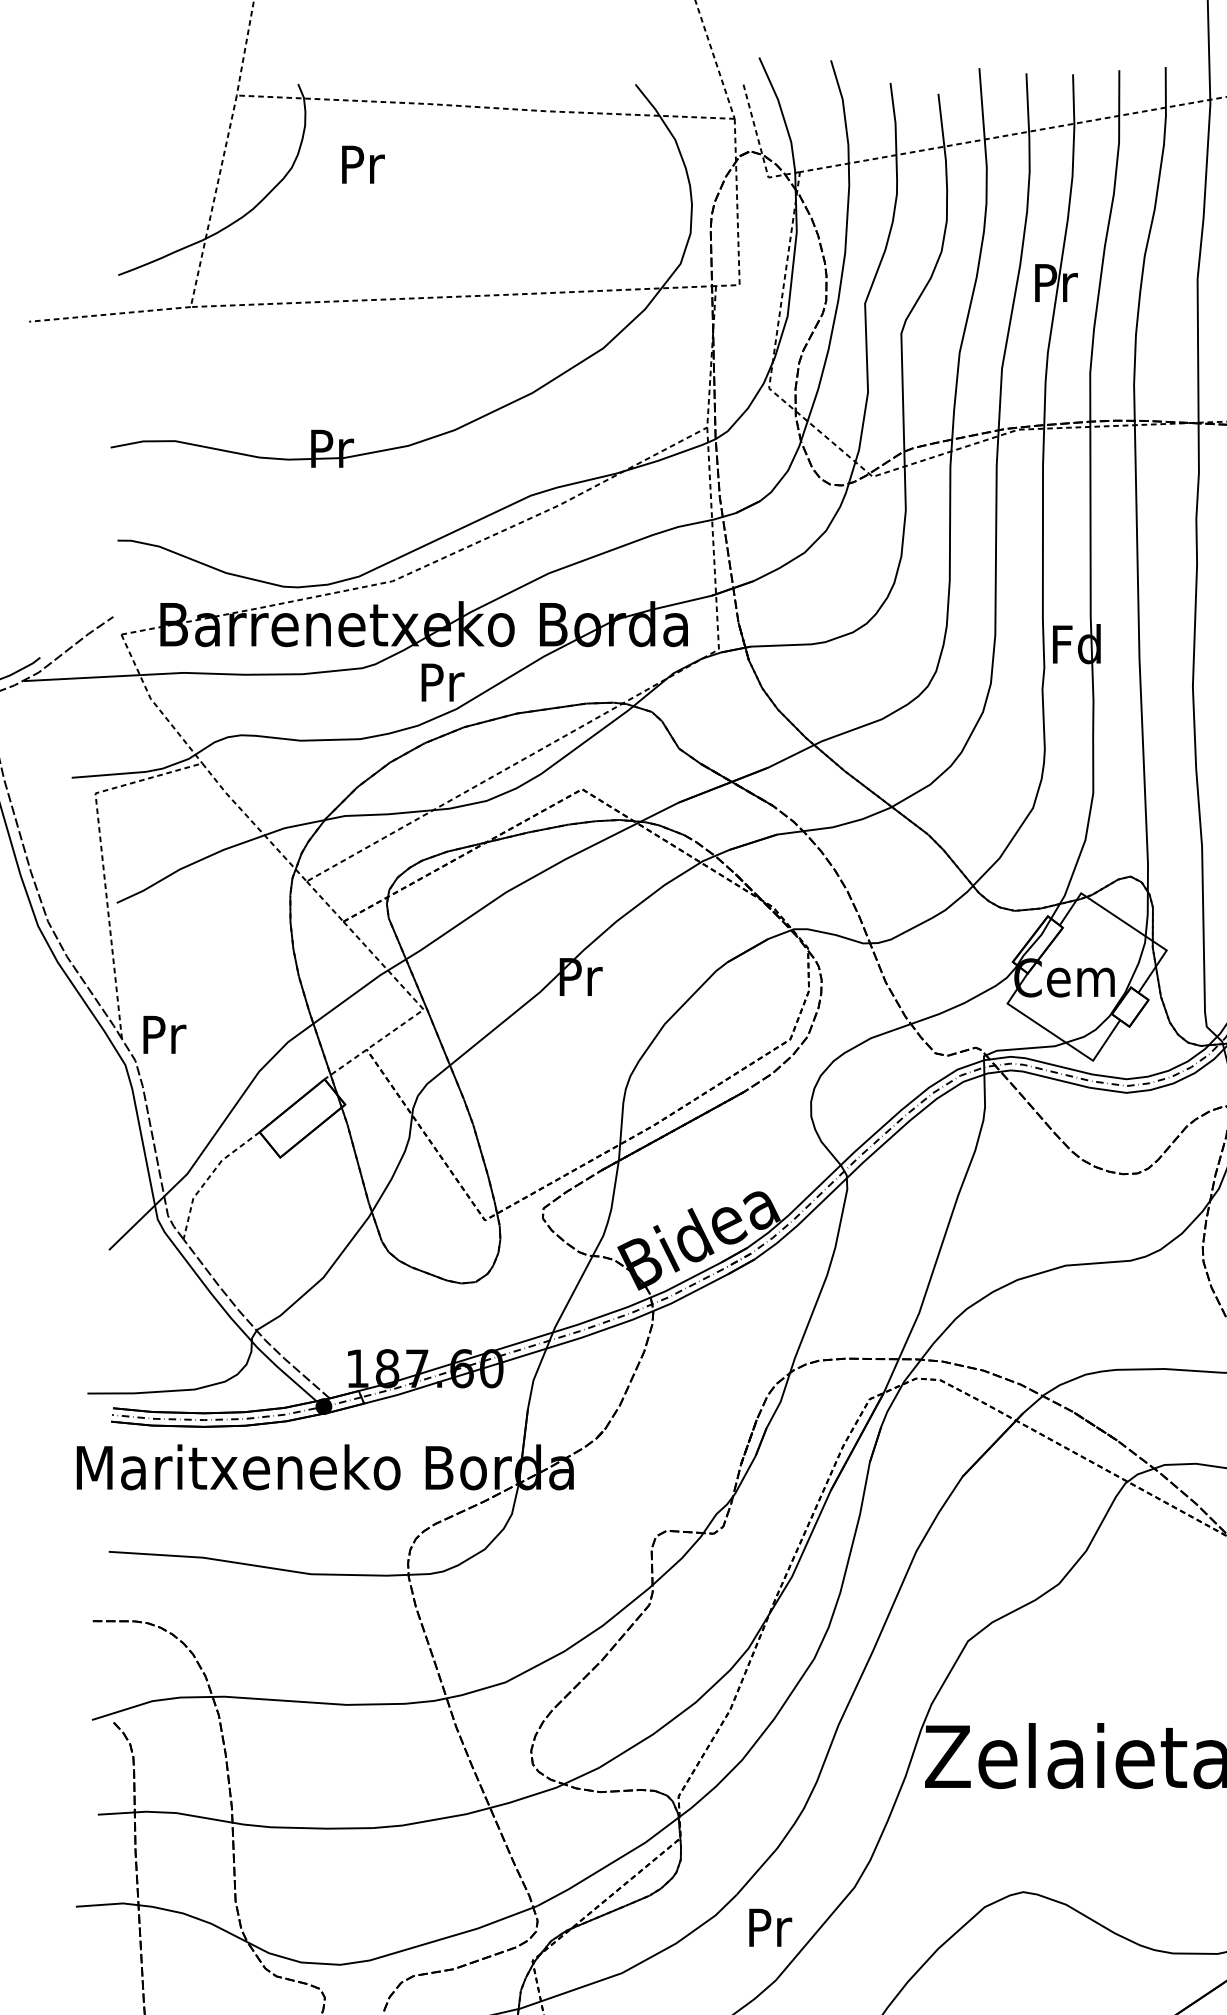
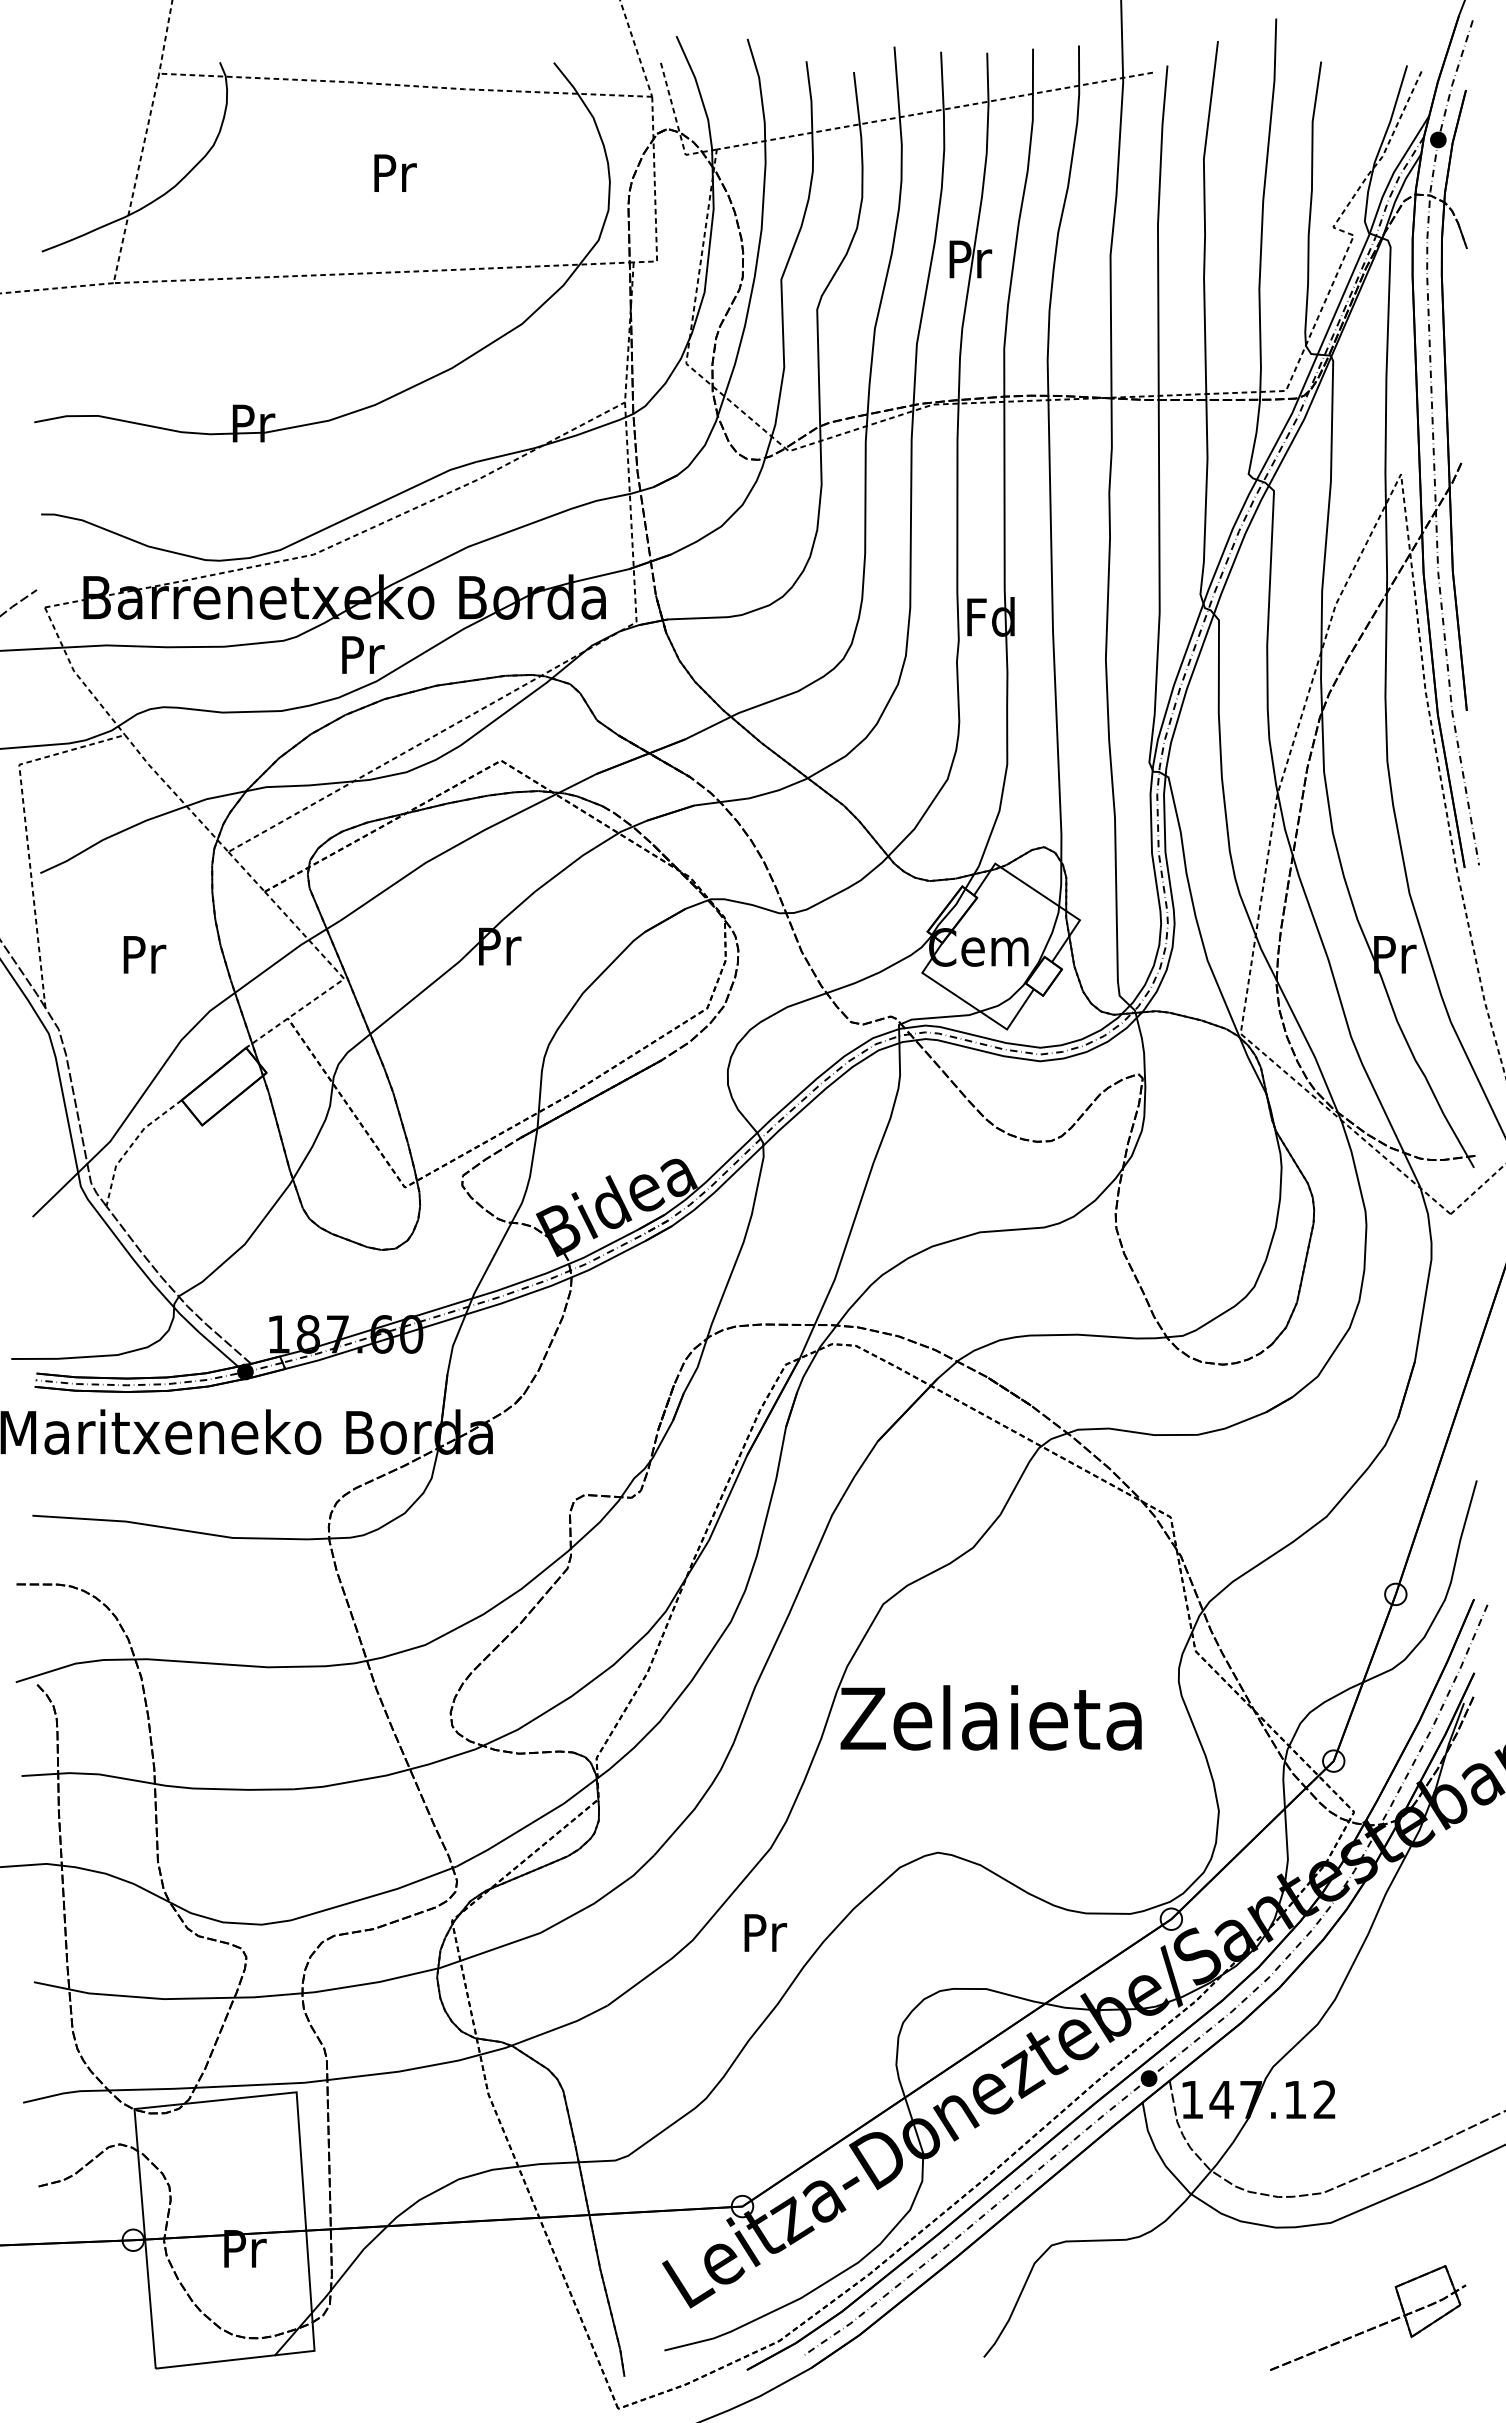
text: (363, 163) -> (395, 172), moved
text: (164, 1034) -> (144, 954), moved
text: (770, 1927) -> (765, 1932), moved

